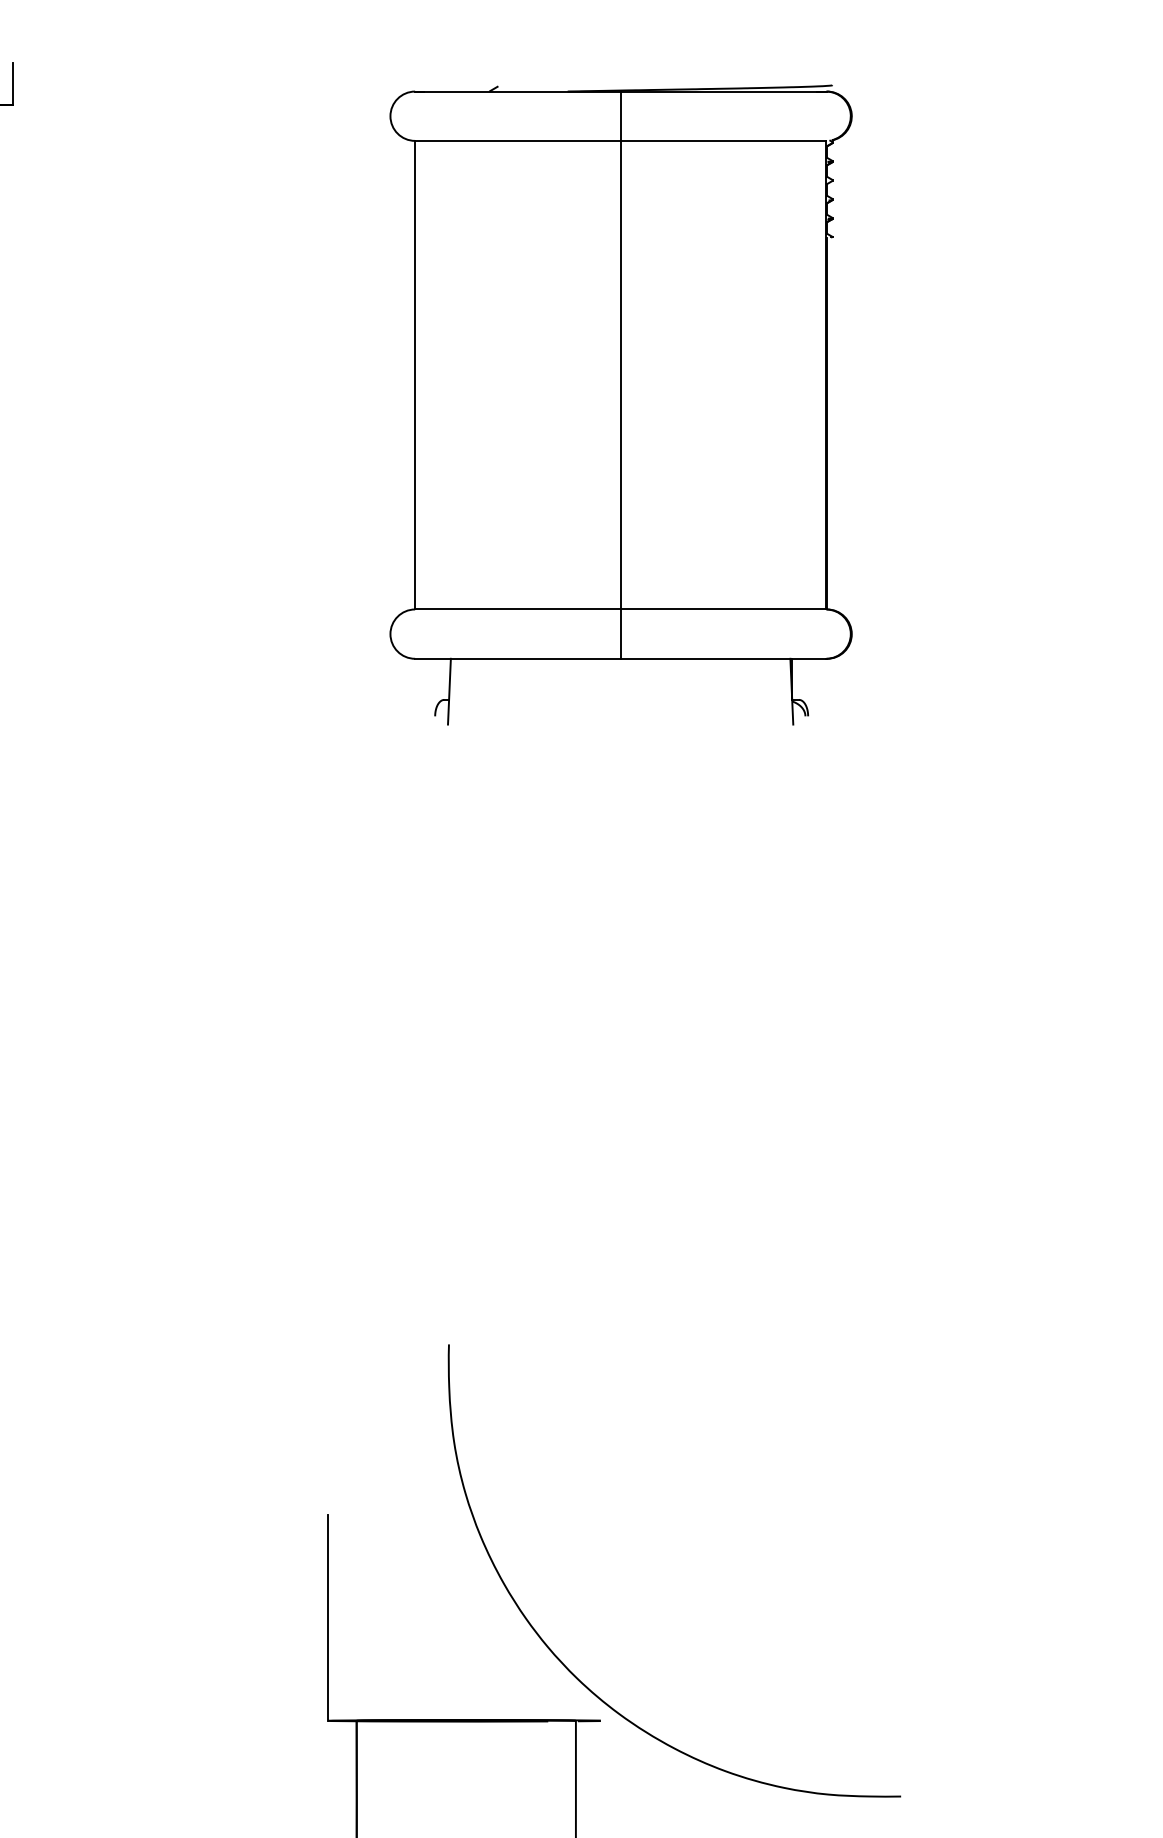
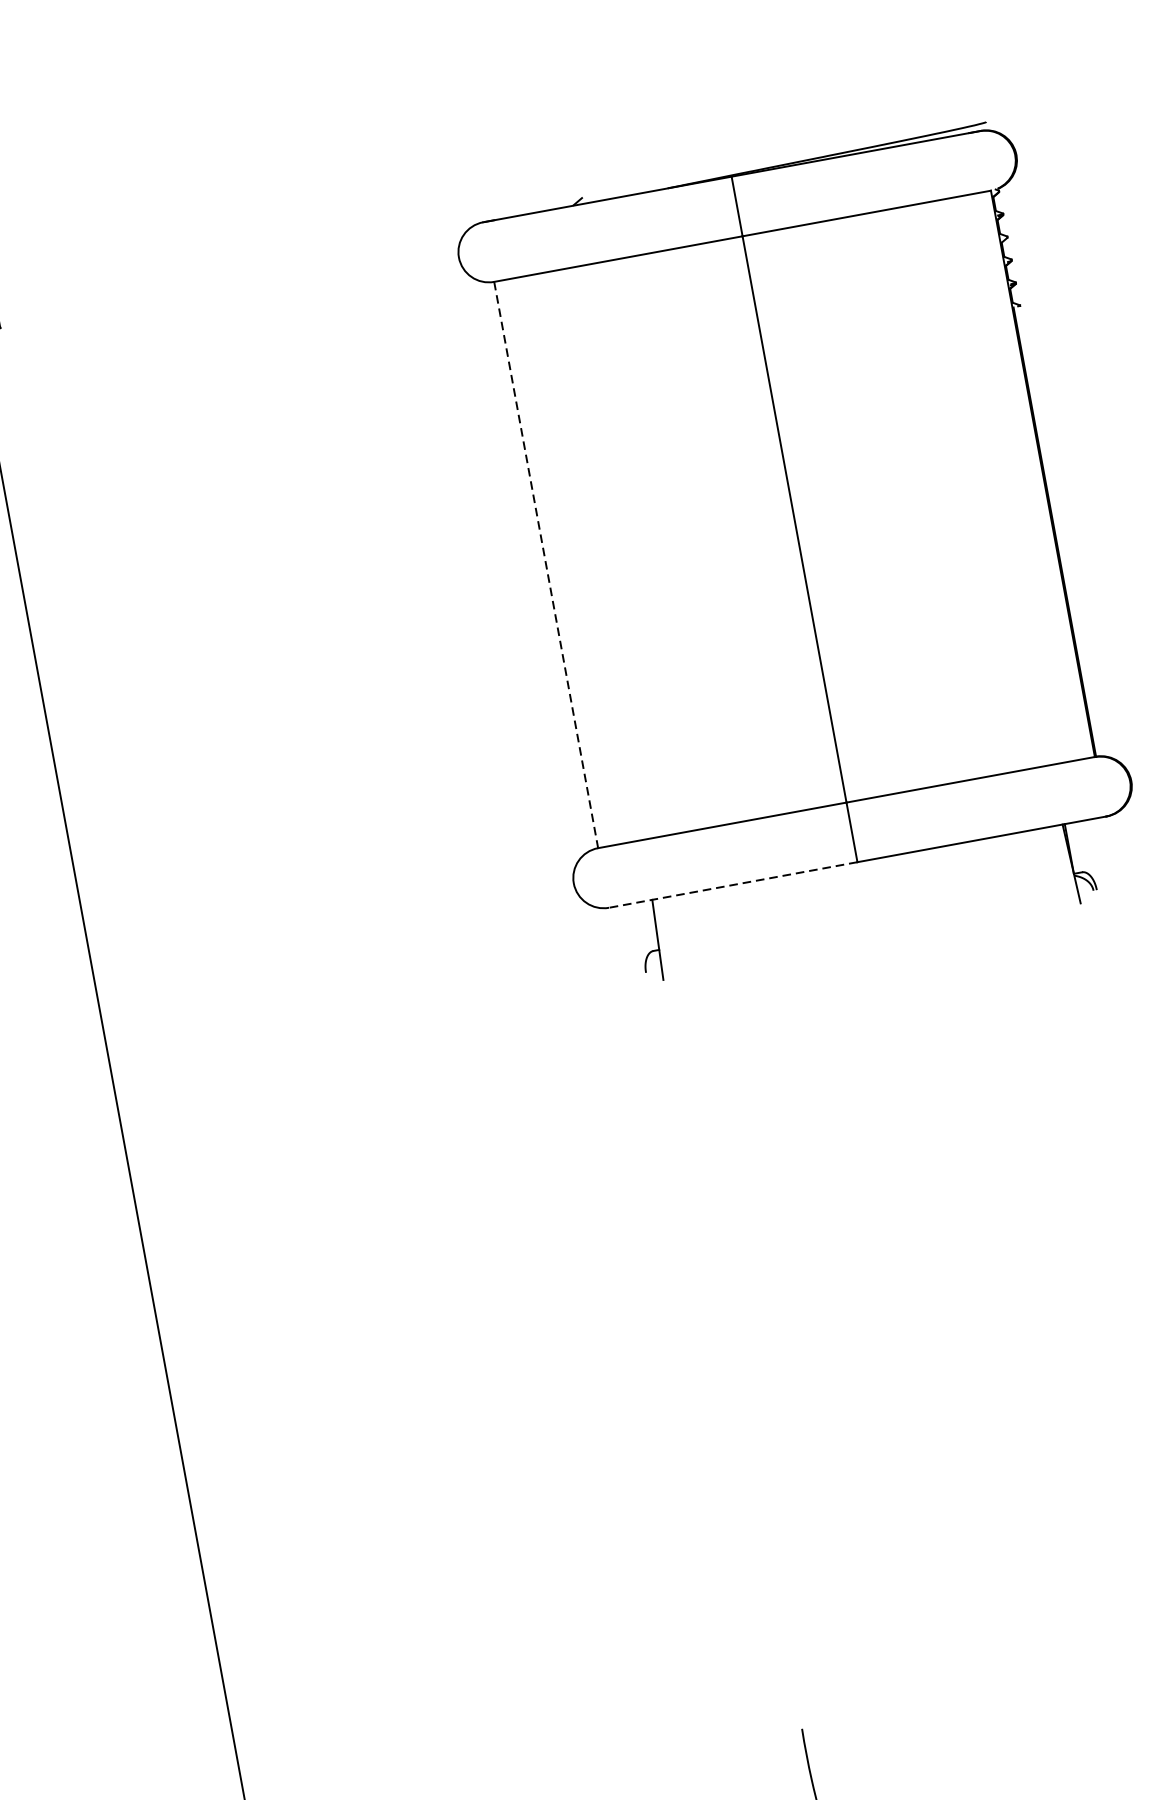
line: (415, 375) -> (546, 565), solid -> dashed
line: (517, 658) -> (732, 884), solid -> dashed

